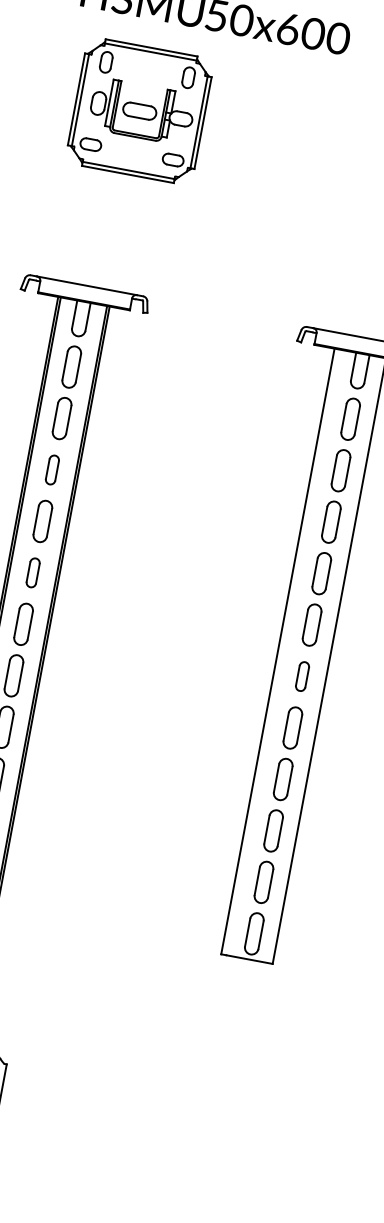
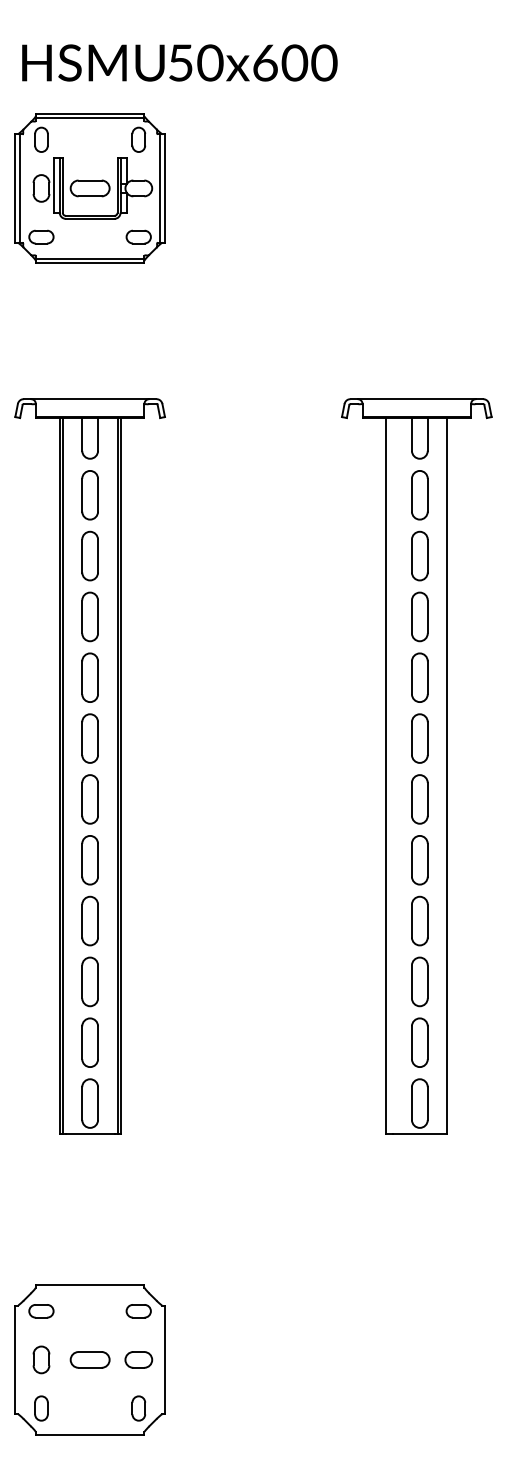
part: (139, 111) -> (89, 188), moved
part: (52, 469) -> (89, 616), size x1.43
part: (32, 572) -> (89, 738), size x1.43
part: (302, 676) -> (419, 799), size x1.43

